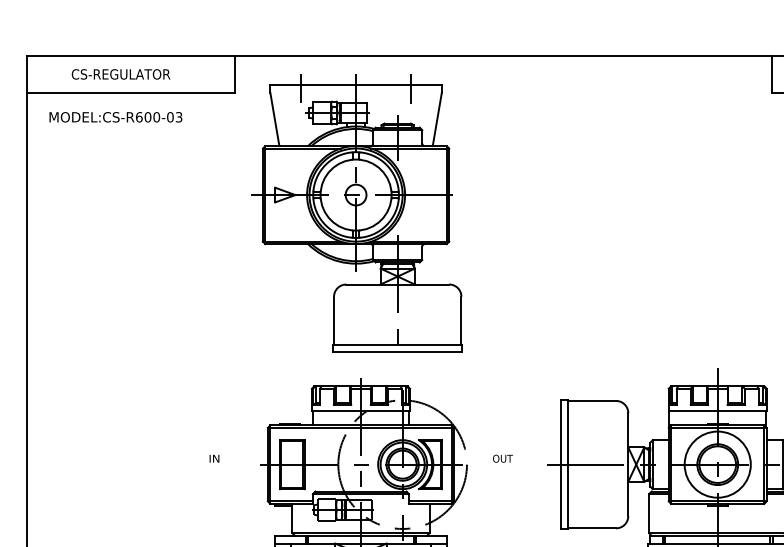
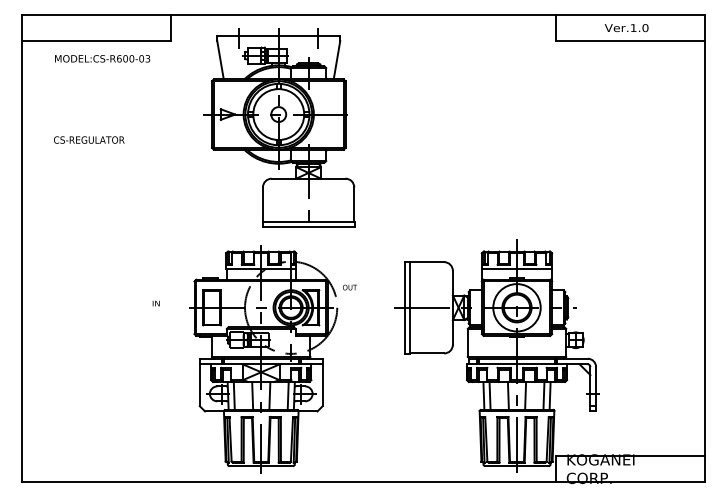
text: (121, 73) -> (89, 139), moved
text: (115, 116) -> (102, 58), moved
part: (357, 213) -> (279, 127), moved
text: (502, 458) -> (349, 287), moved

